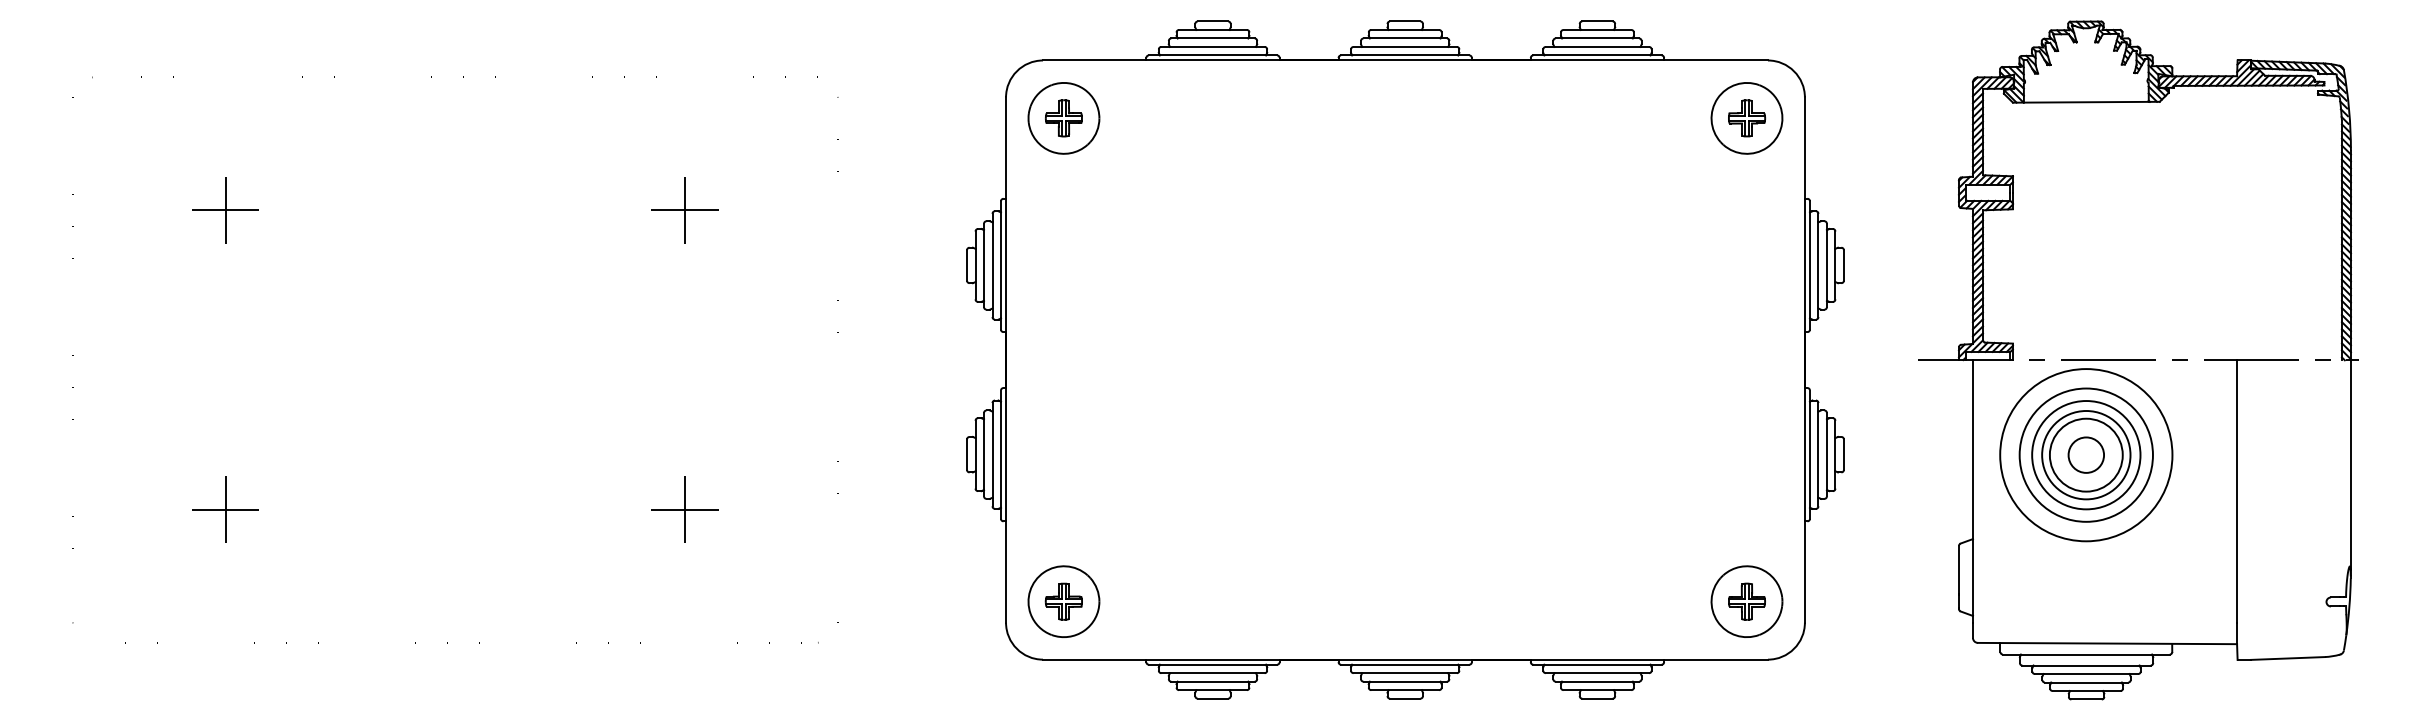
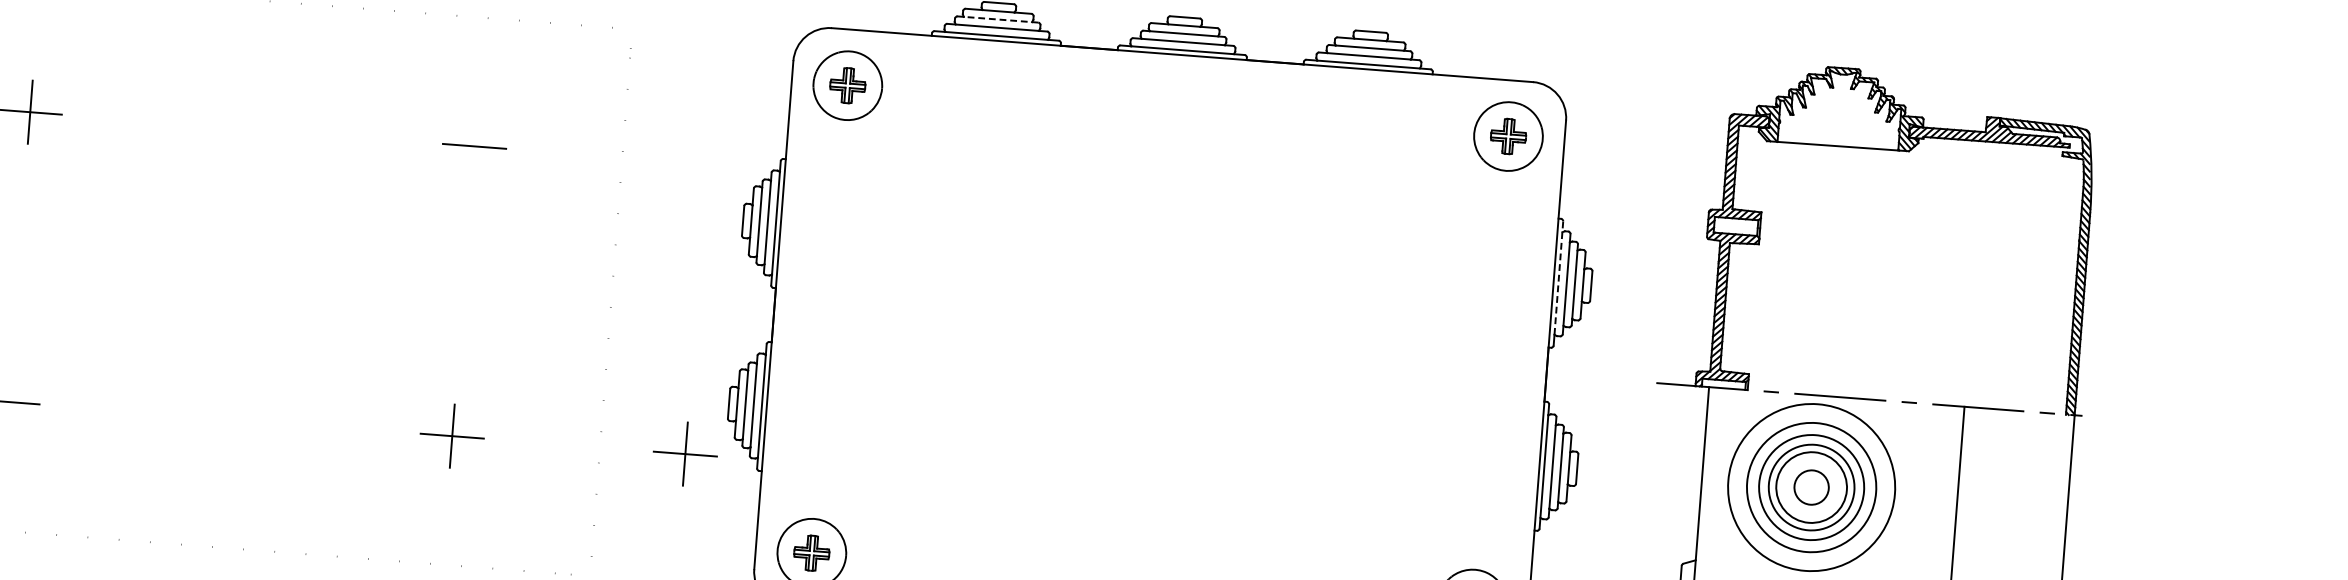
line: (1215, 38) -> (1000, 19), solid -> dashed
line: (685, 209) -> (474, 145), removed
line: (1809, 259) -> (1558, 277), solid -> dashed
line: (225, 509) -> (7, 401), removed
part: (925, 509) -> (684, 453), added

